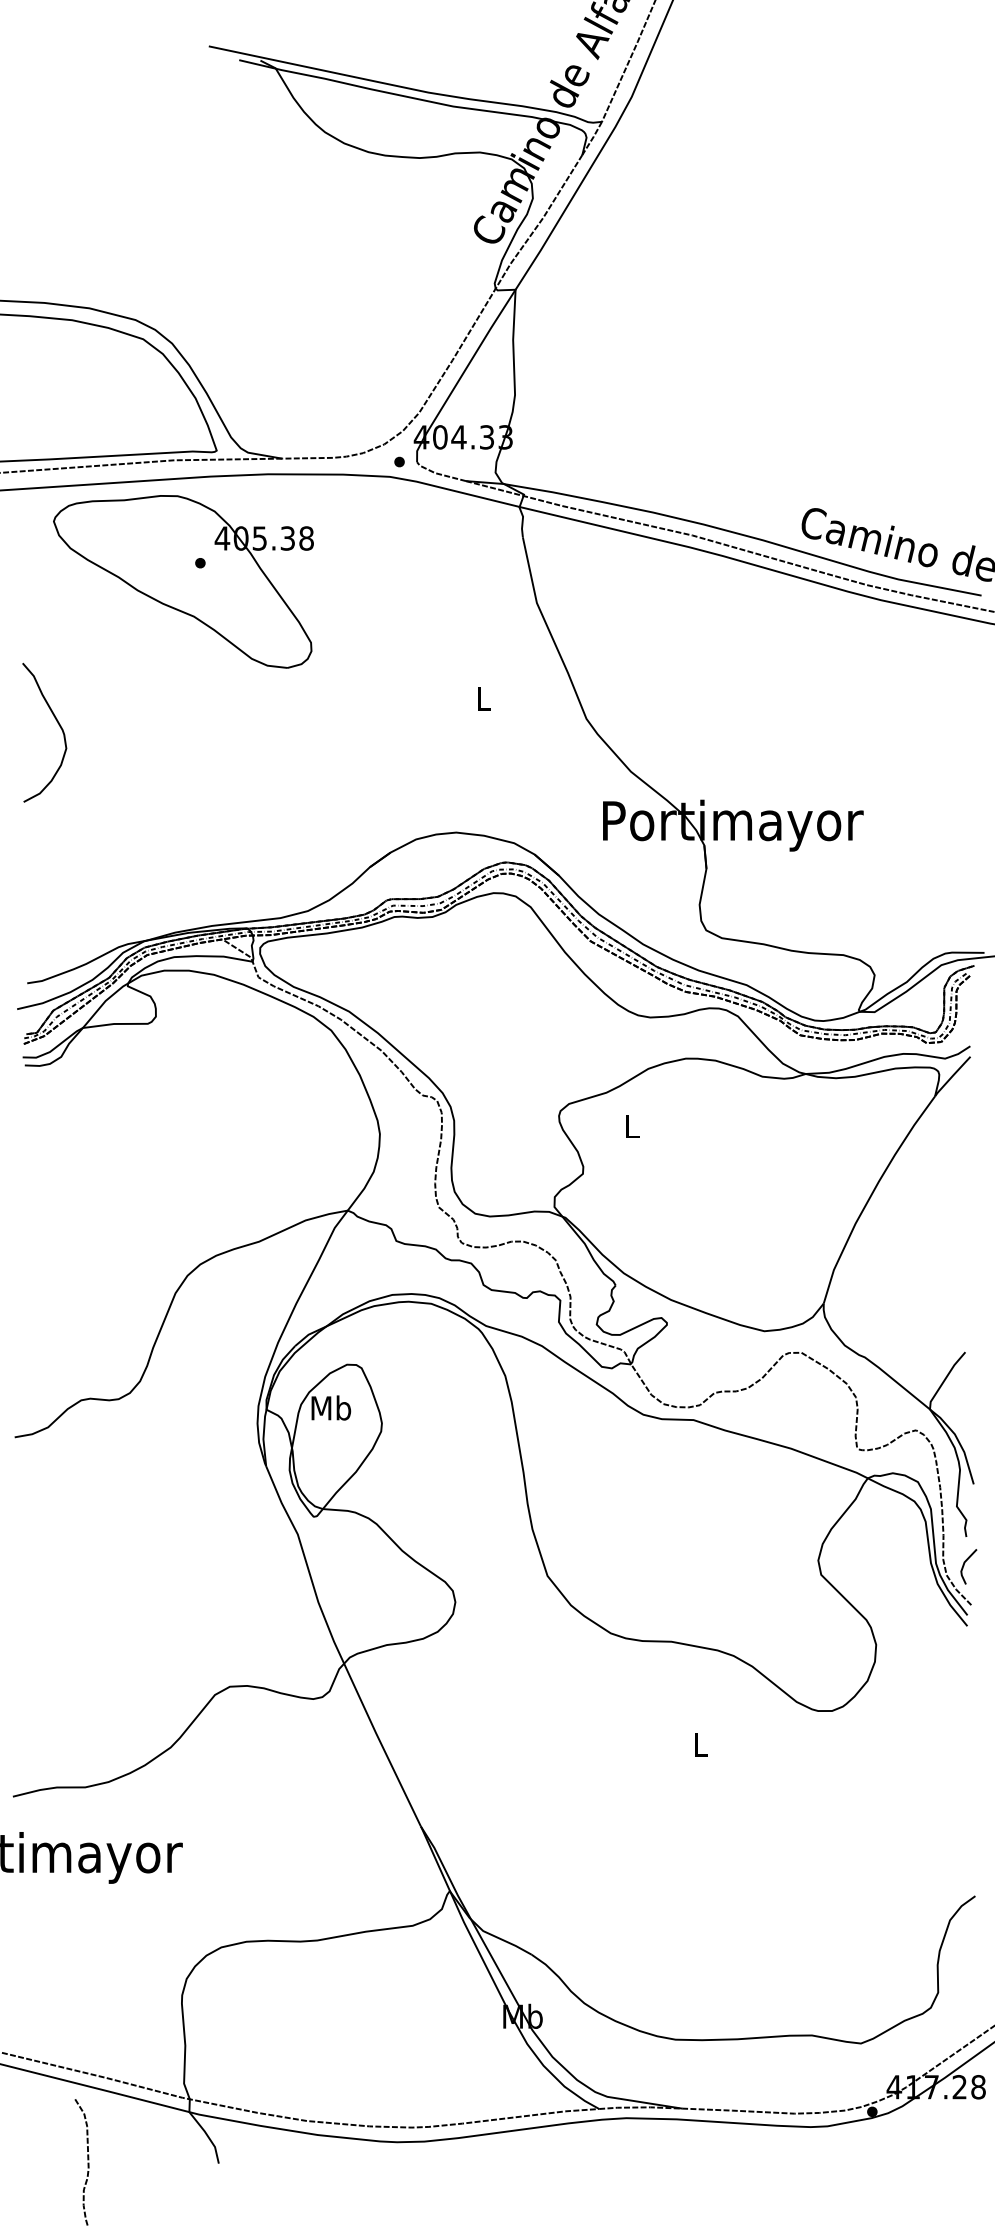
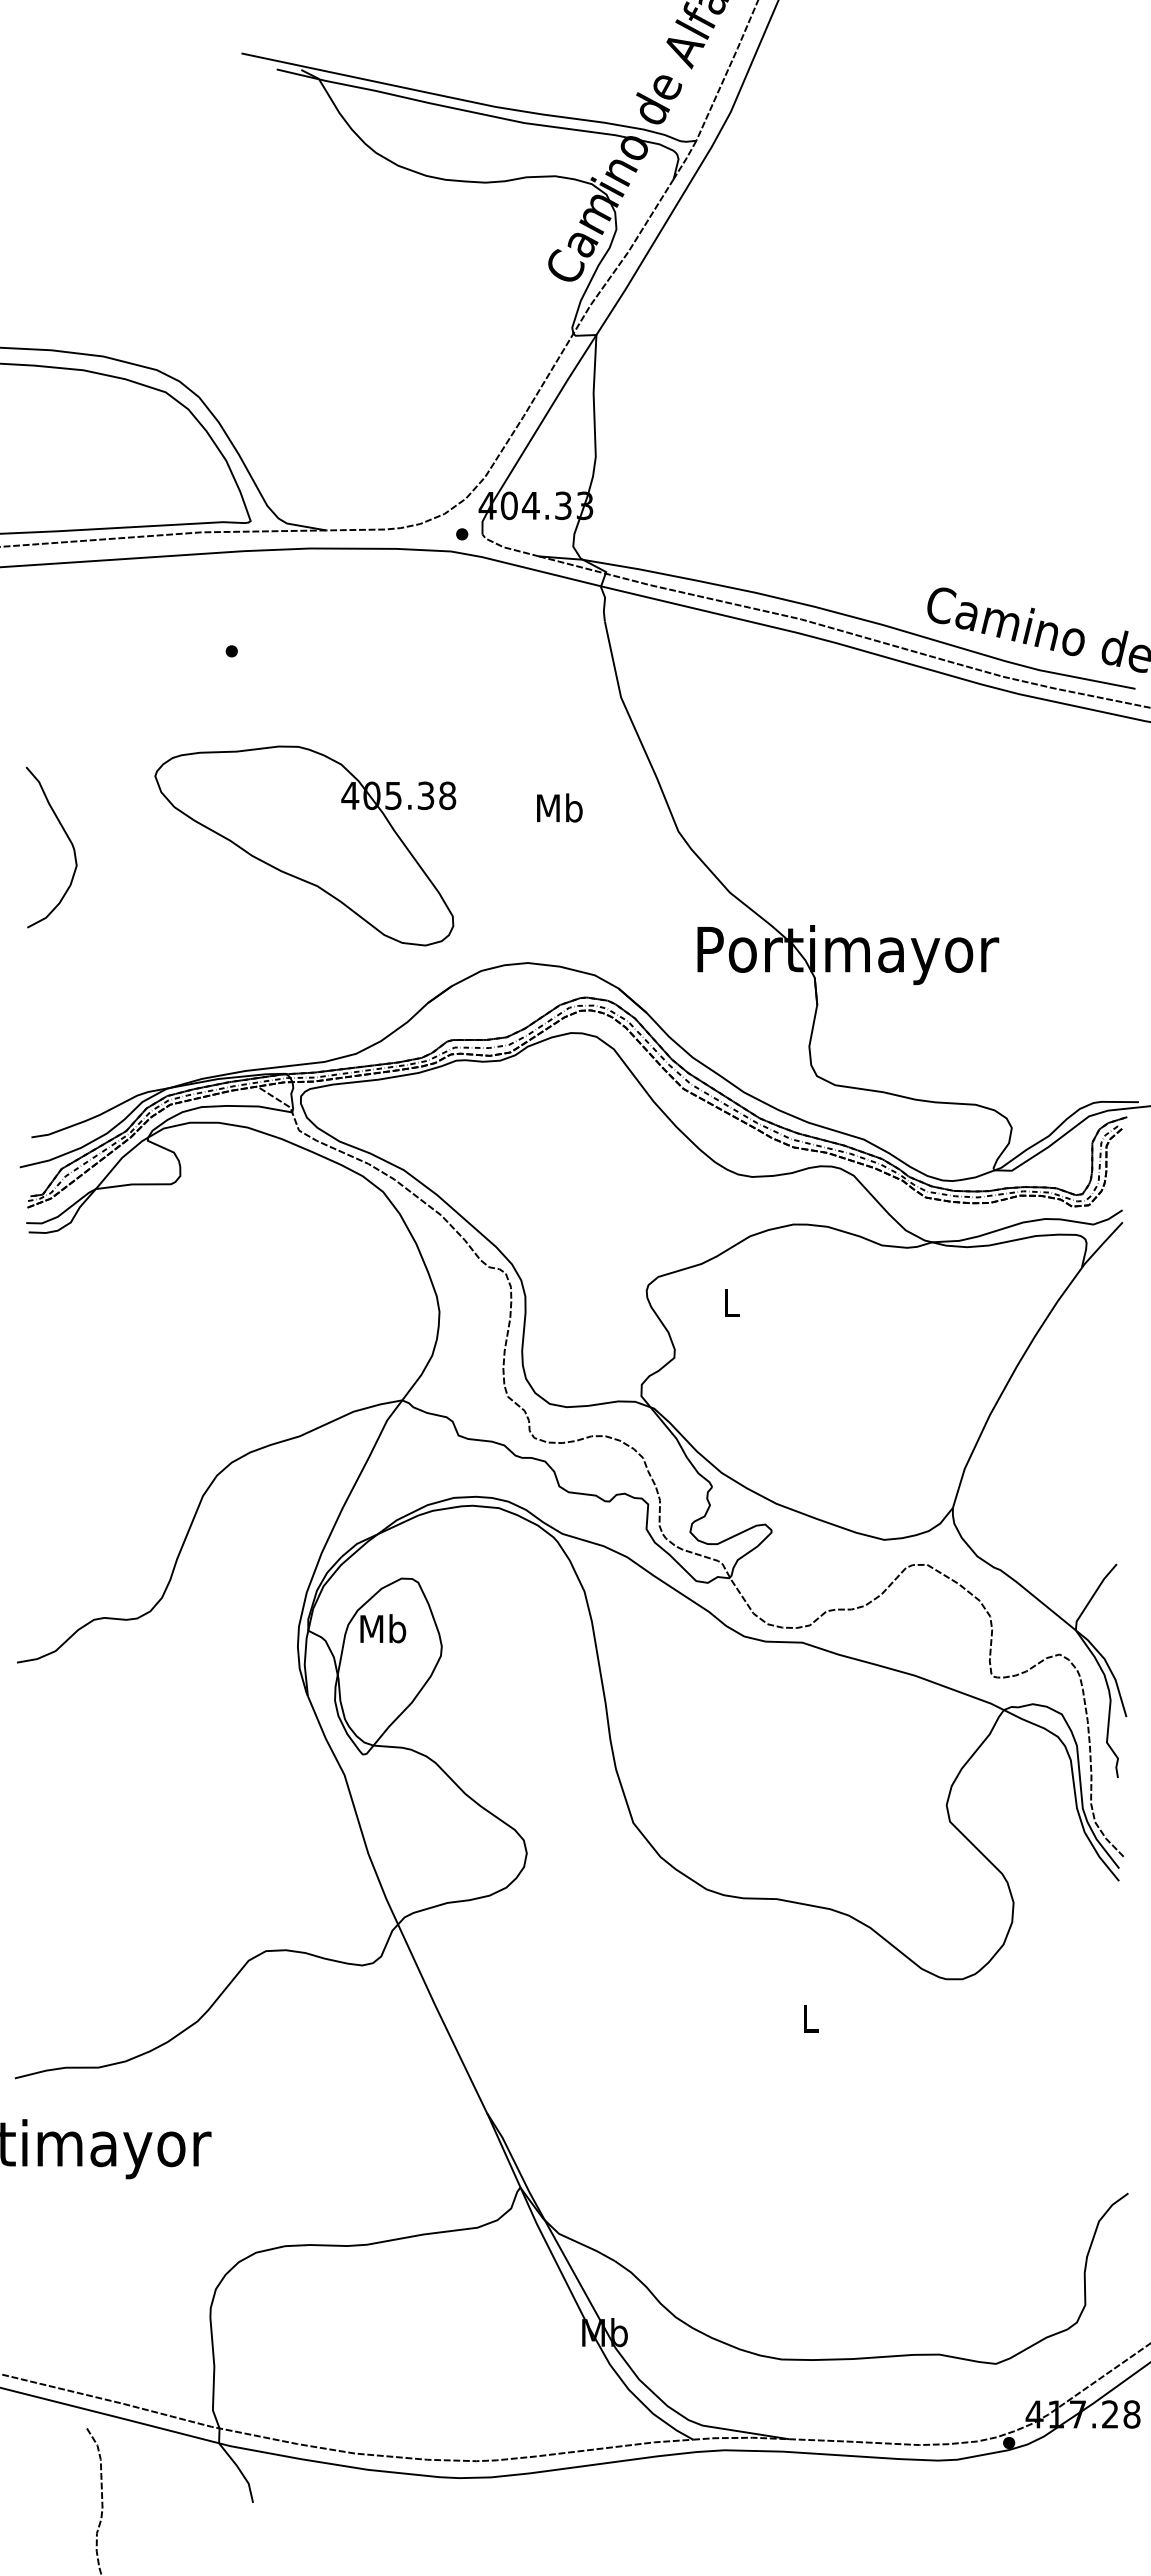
part: (183, 581) -> (305, 845), moved
text: (483, 698) -> (559, 807), L -> Mb
line: (965, 1563) -> (1116, 1808), removed

